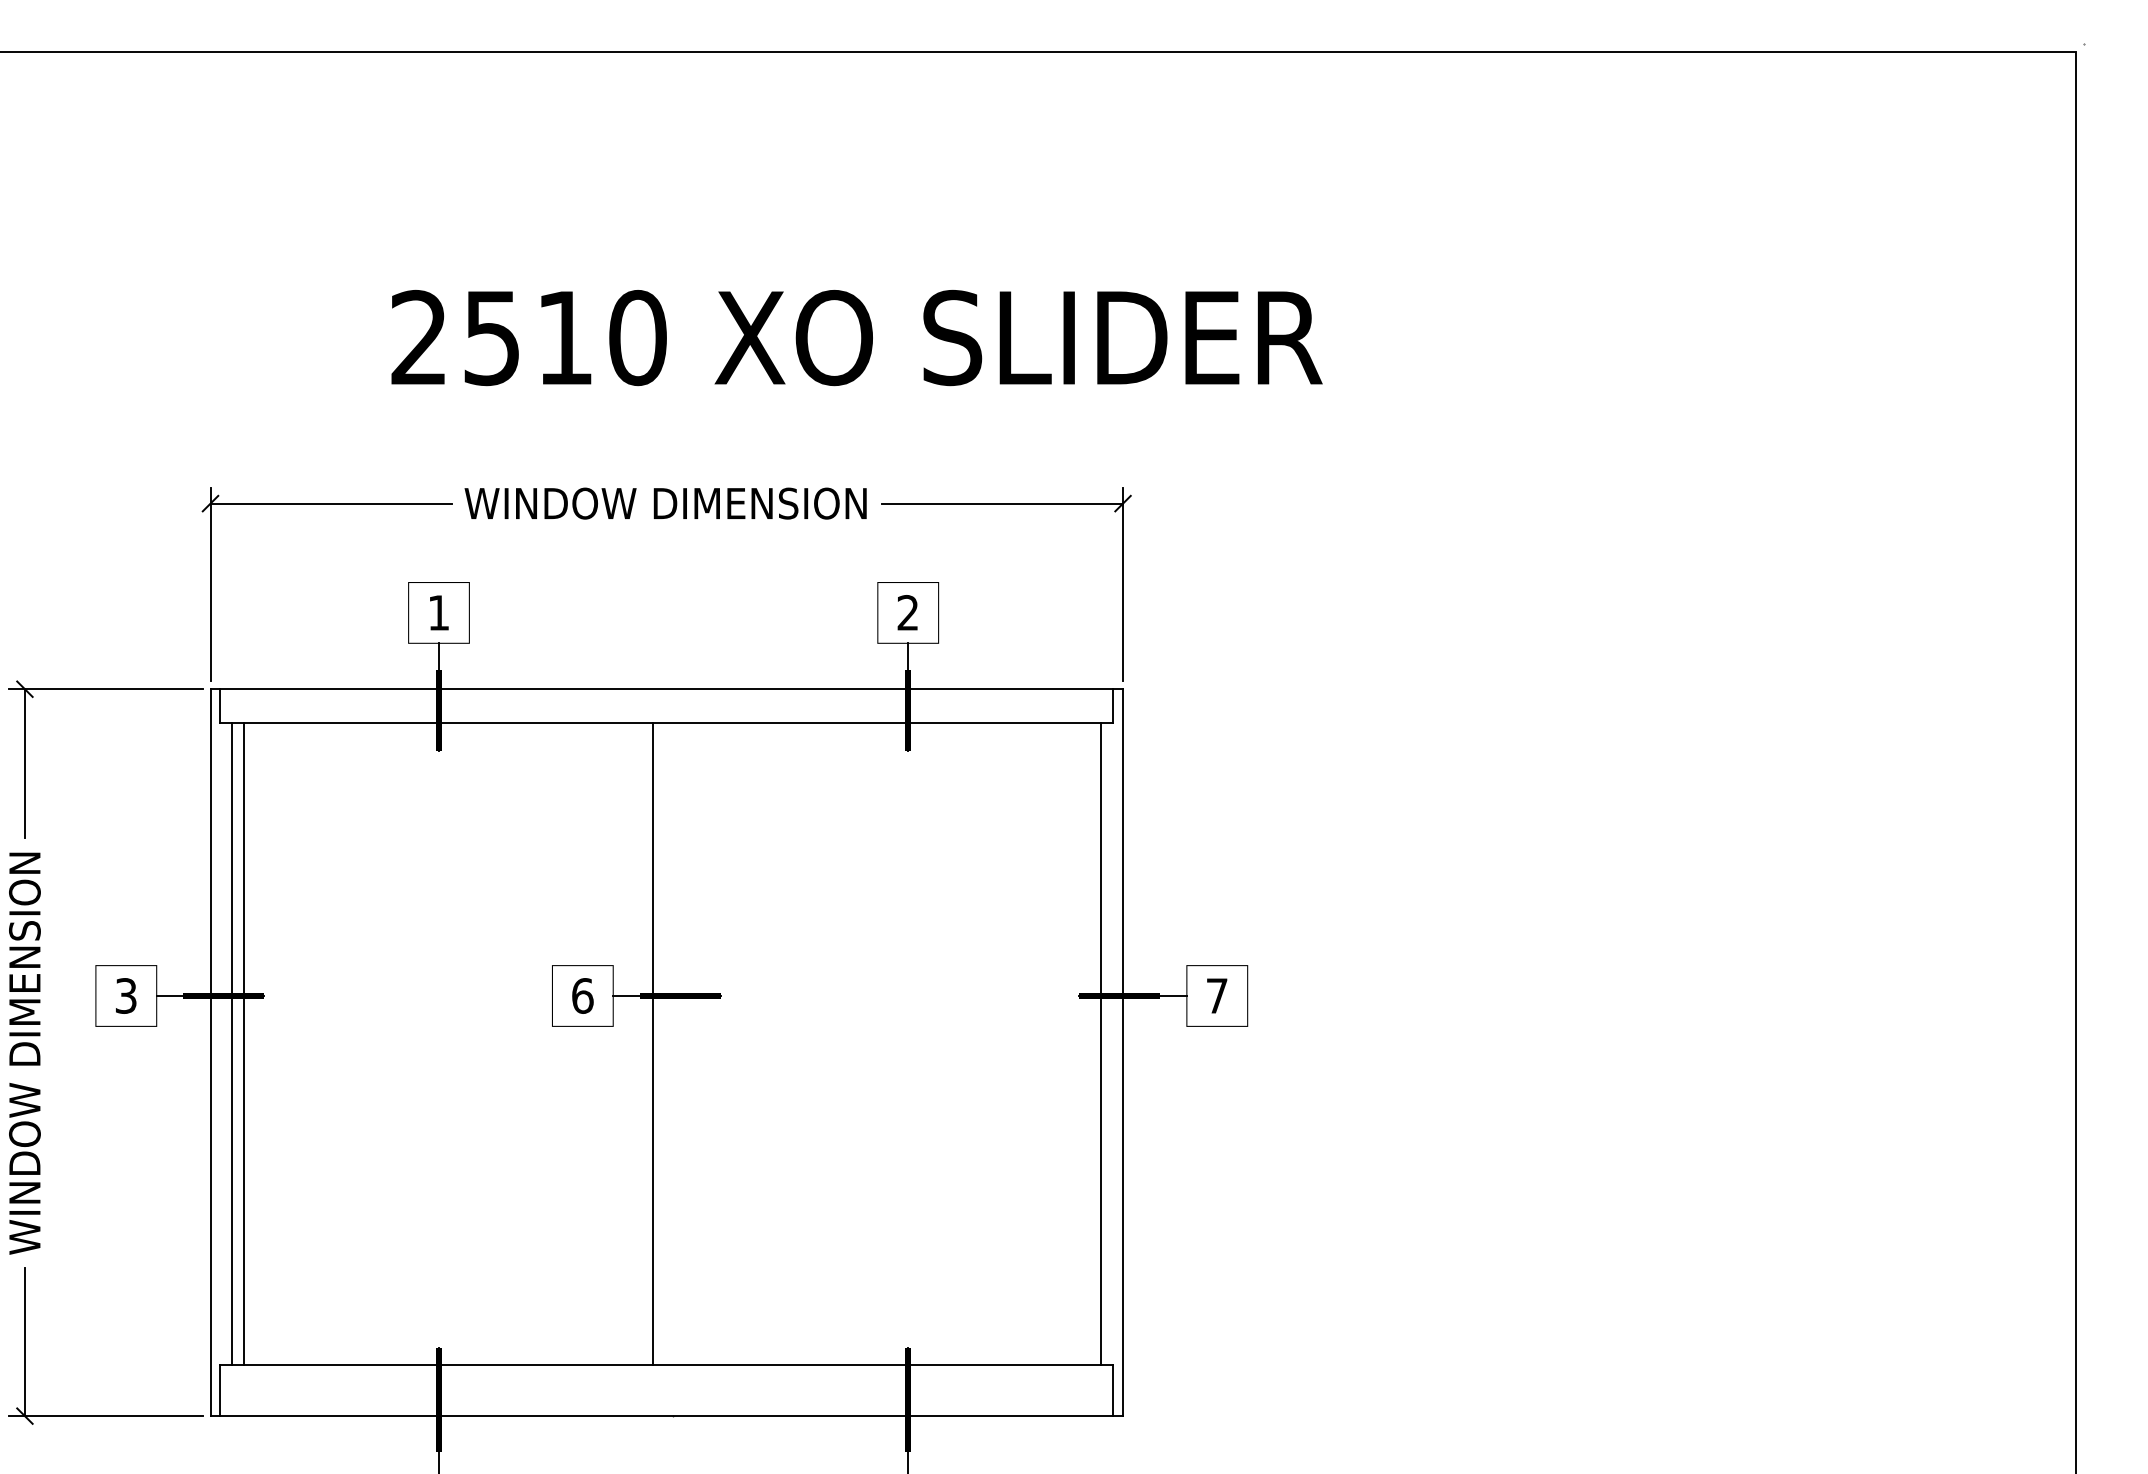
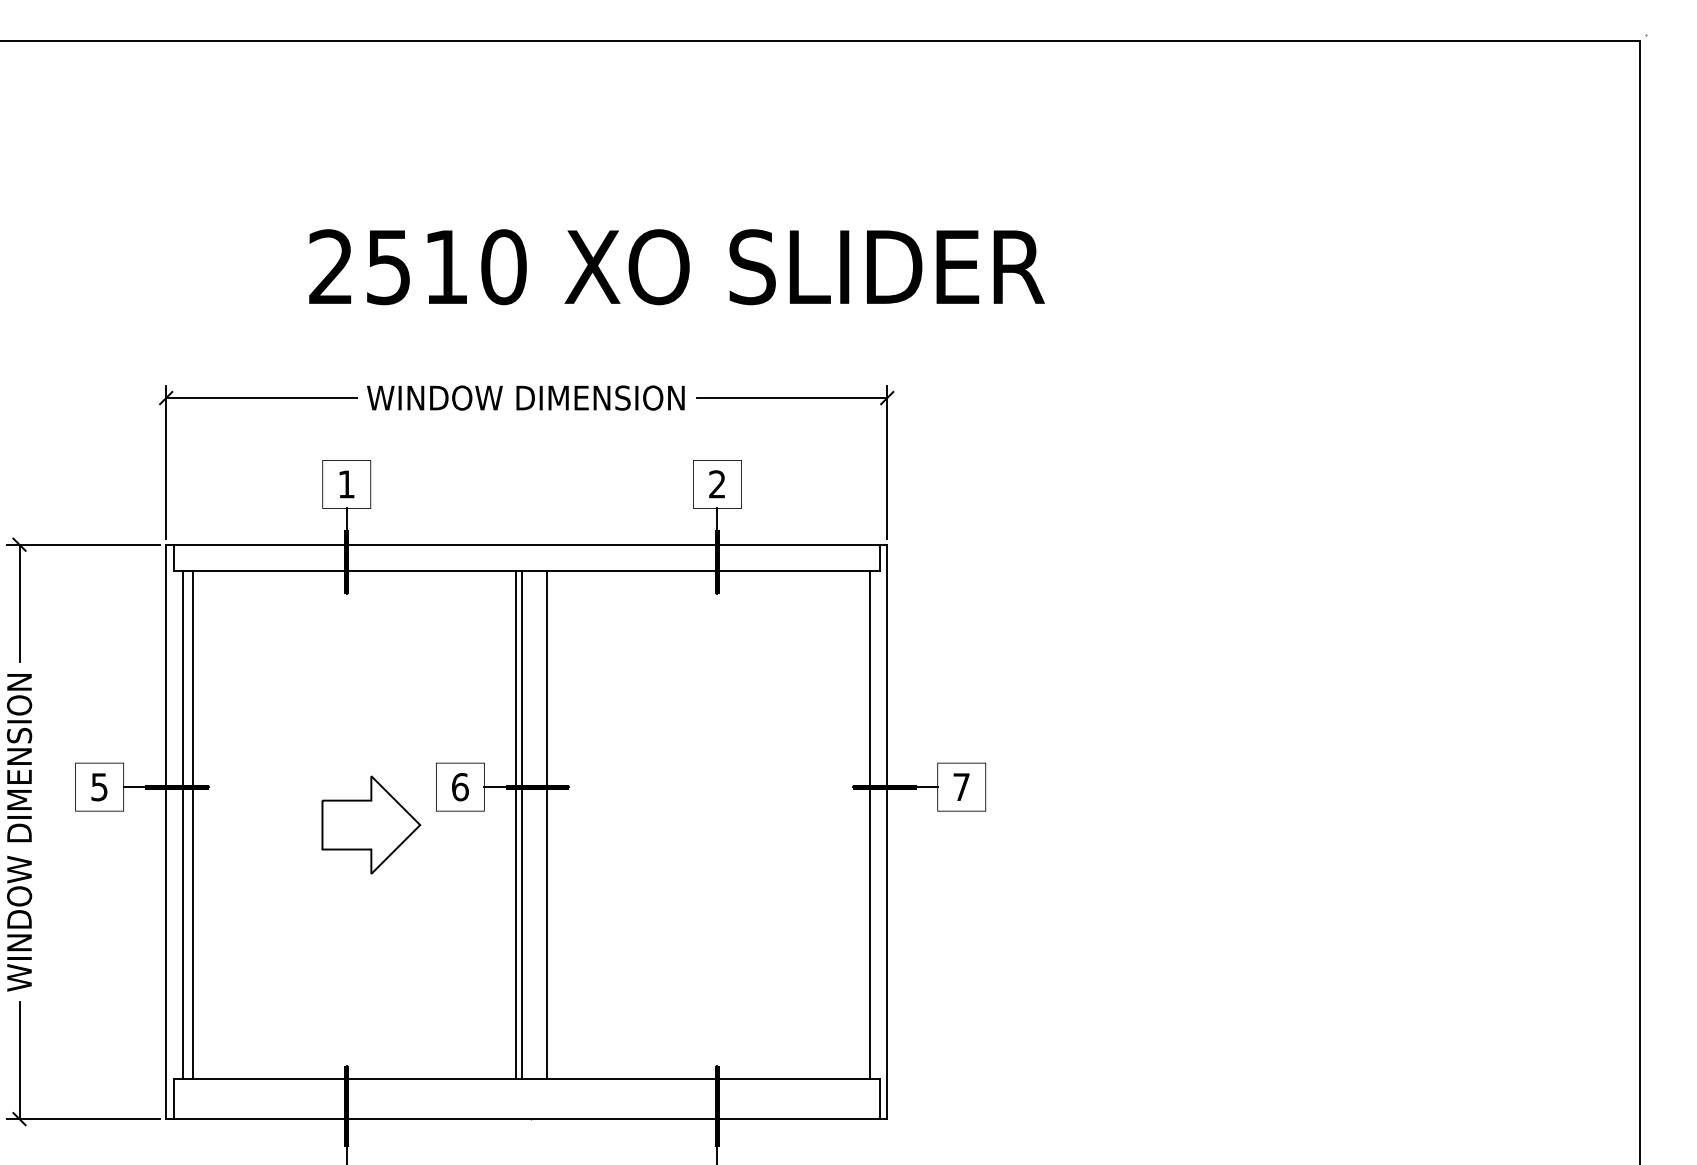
text: (126, 995) -> (99, 786), 3 -> 5
part: (469, 1043) -> (370, 824), added
line: (661, 1043) -> (522, 824), added
line: (691, 1043) -> (546, 824), added

